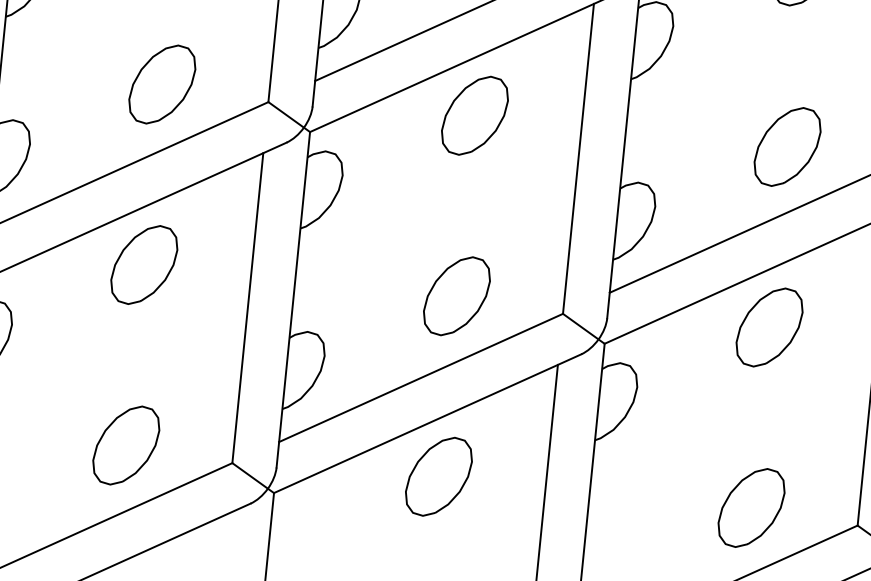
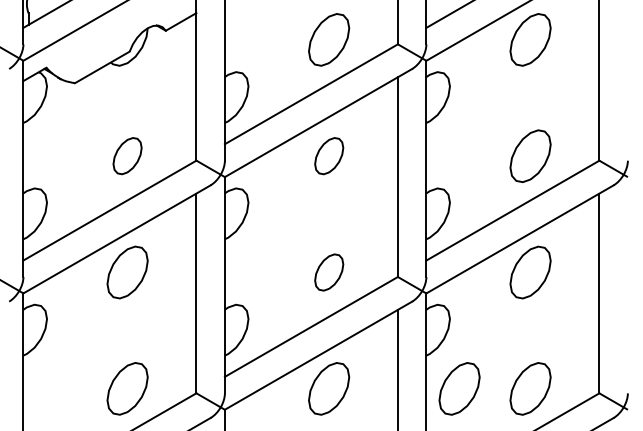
part: (162, 83) -> (127, 155), size x0.7
part: (475, 114) -> (329, 155), size x0.7
part: (457, 296) -> (329, 272), size x0.7
part: (641, 496) -> (459, 388), added

